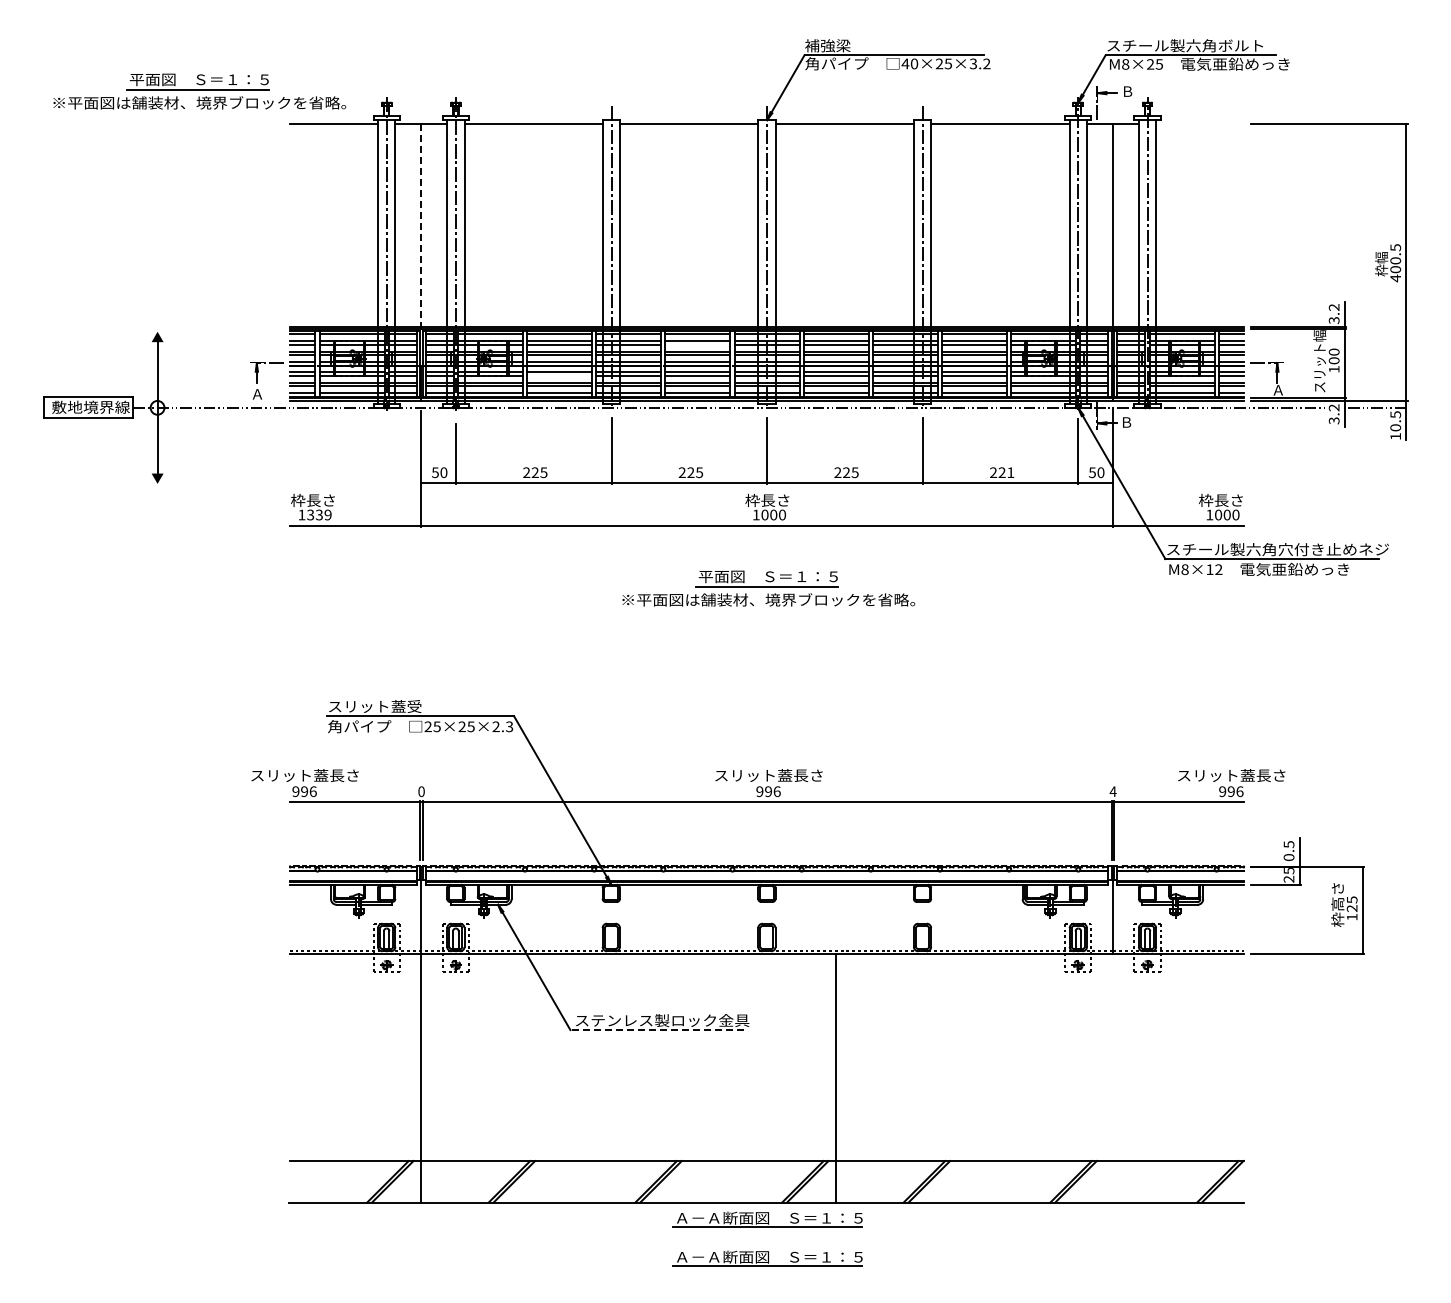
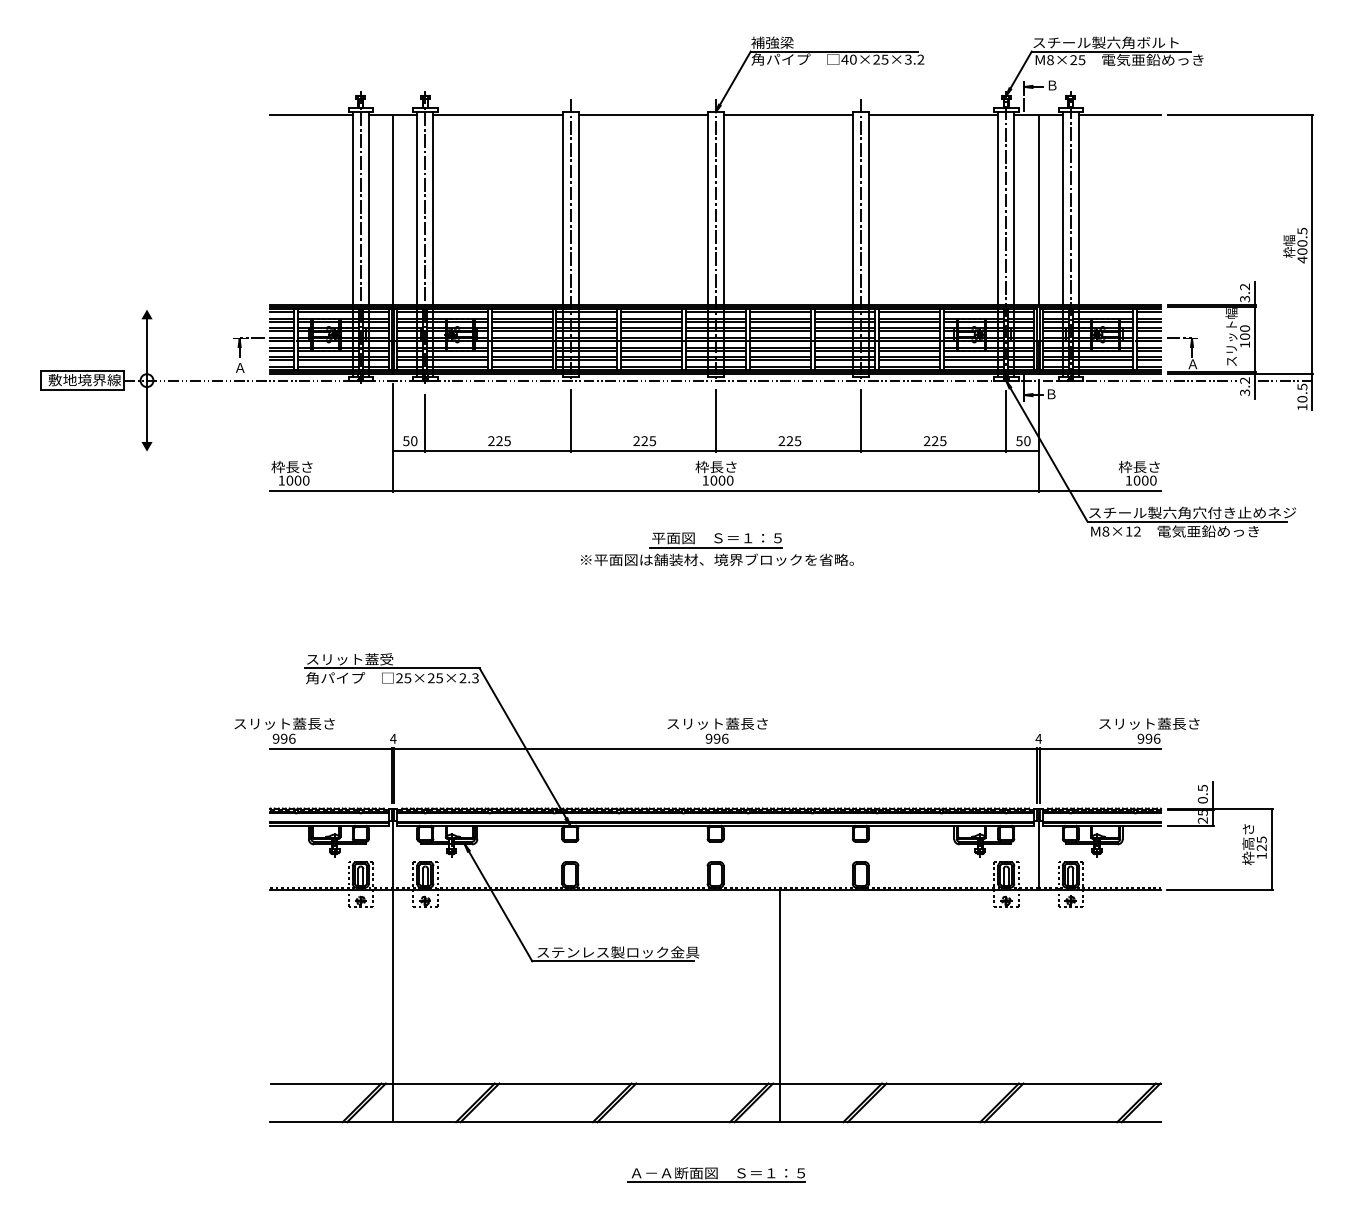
part: (199, 91) -> (186, 85), removed
line: (1200, 123) -> (1120, 115), added
line: (421, 226) -> (393, 211), dashed -> solid
line: (697, 344) -> (650, 321), added
line: (559, 375) -> (522, 350), added
text: (1010, 472) -> (942, 440), 221 -> 225
text: (319, 514) -> (298, 480), 1339 -> 1000
text: (421, 791) -> (393, 738), 0 -> 4
line: (657, 1030) -> (613, 961), dashed -> solid
part: (767, 1219) -> (716, 1138), removed

